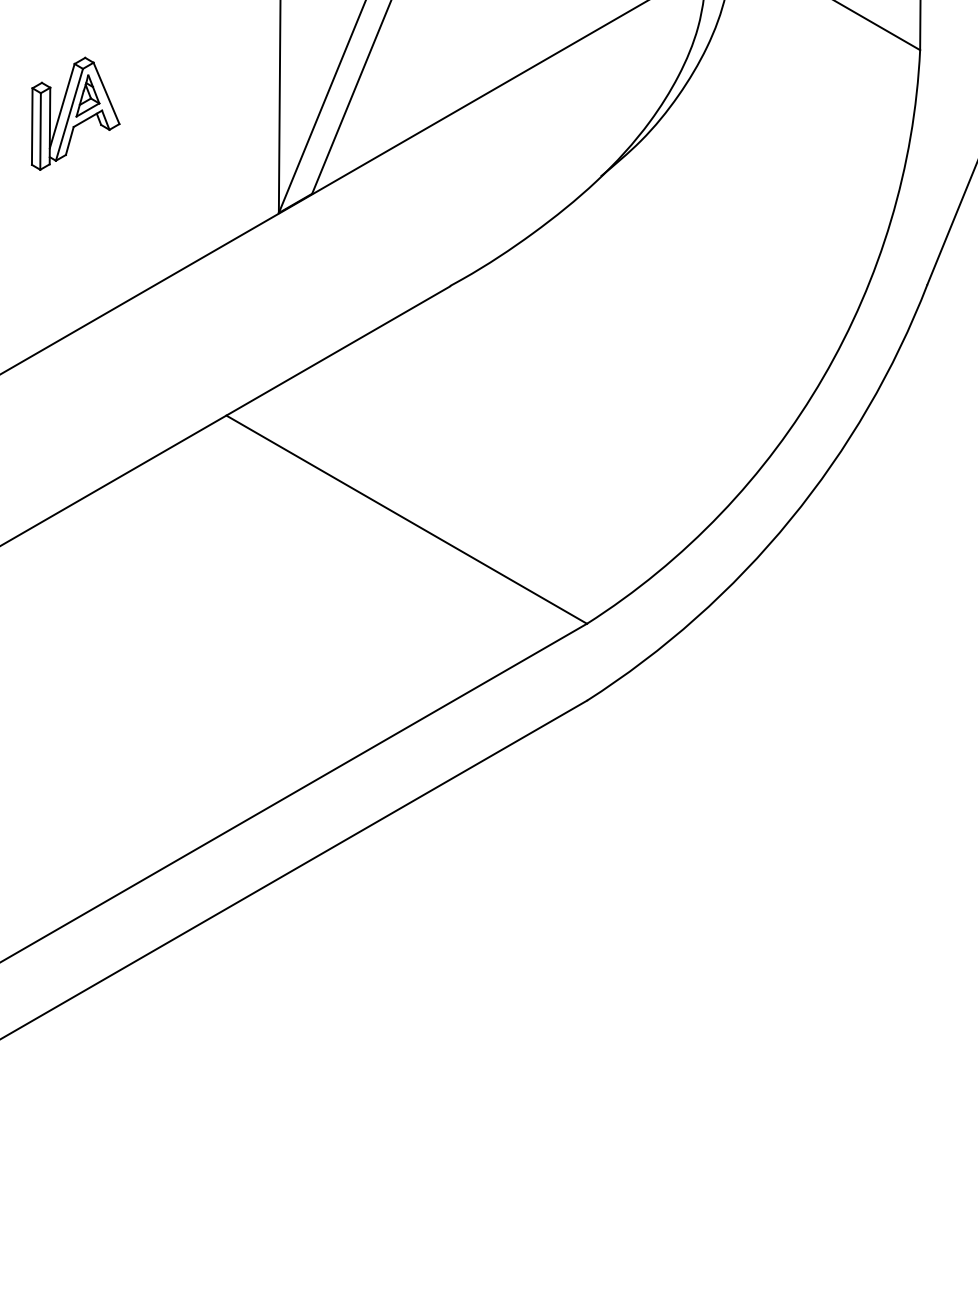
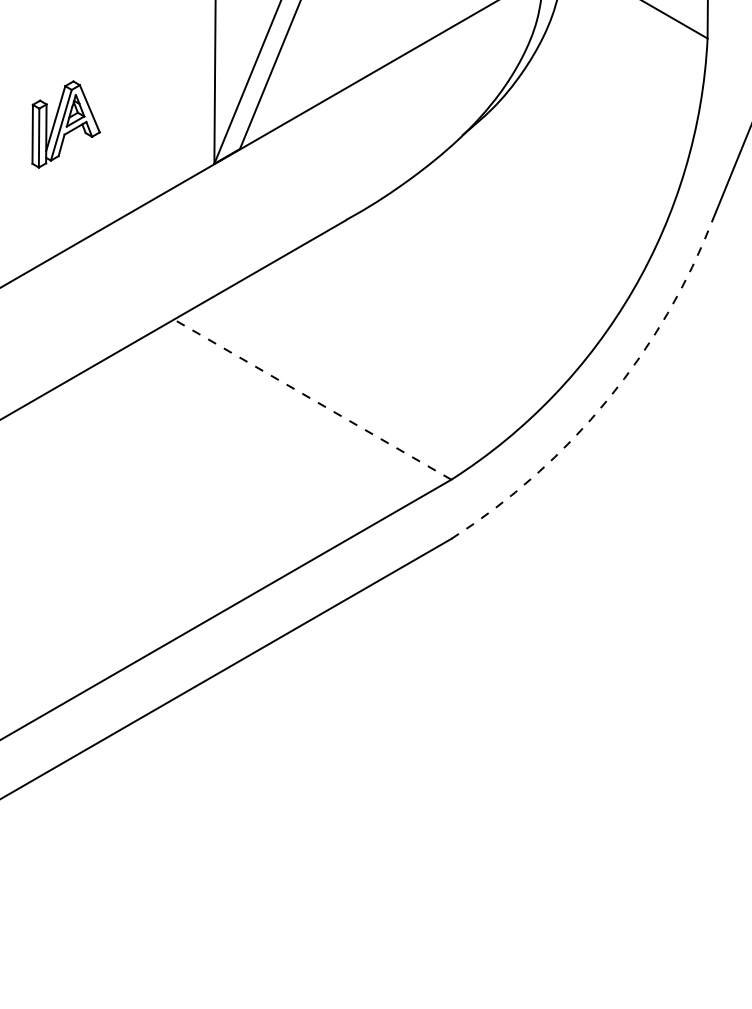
part: (74, 113) -> (65, 124), moved
line: (406, 519) -> (312, 399), solid -> dashed
arc: (789, 519) -> (607, 399), solid -> dashed

